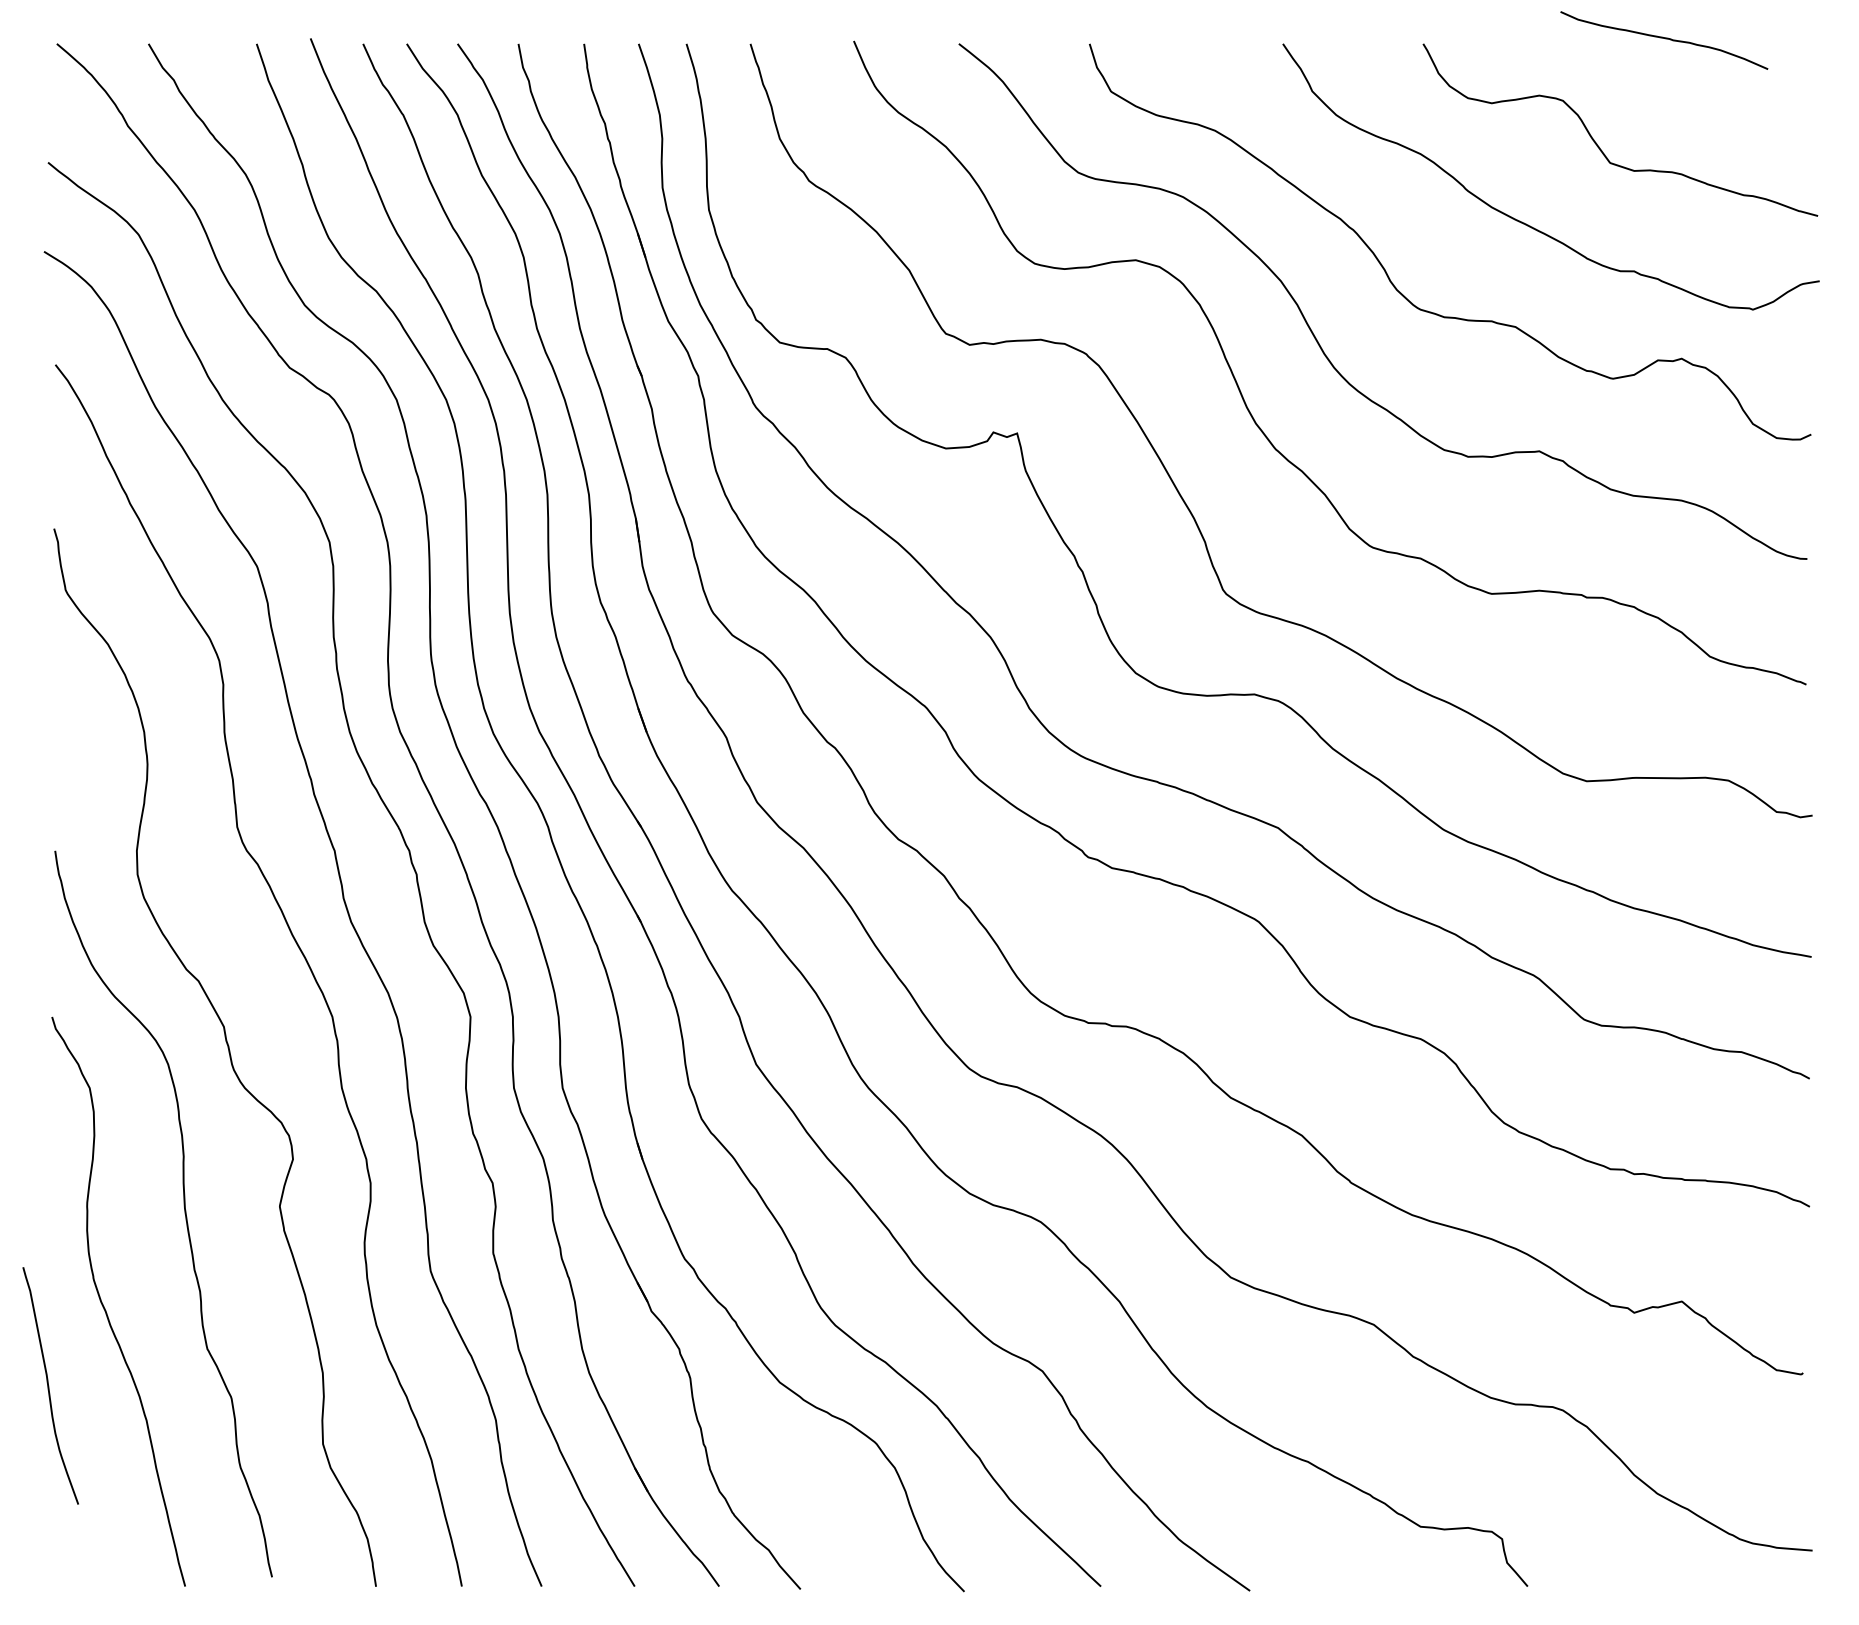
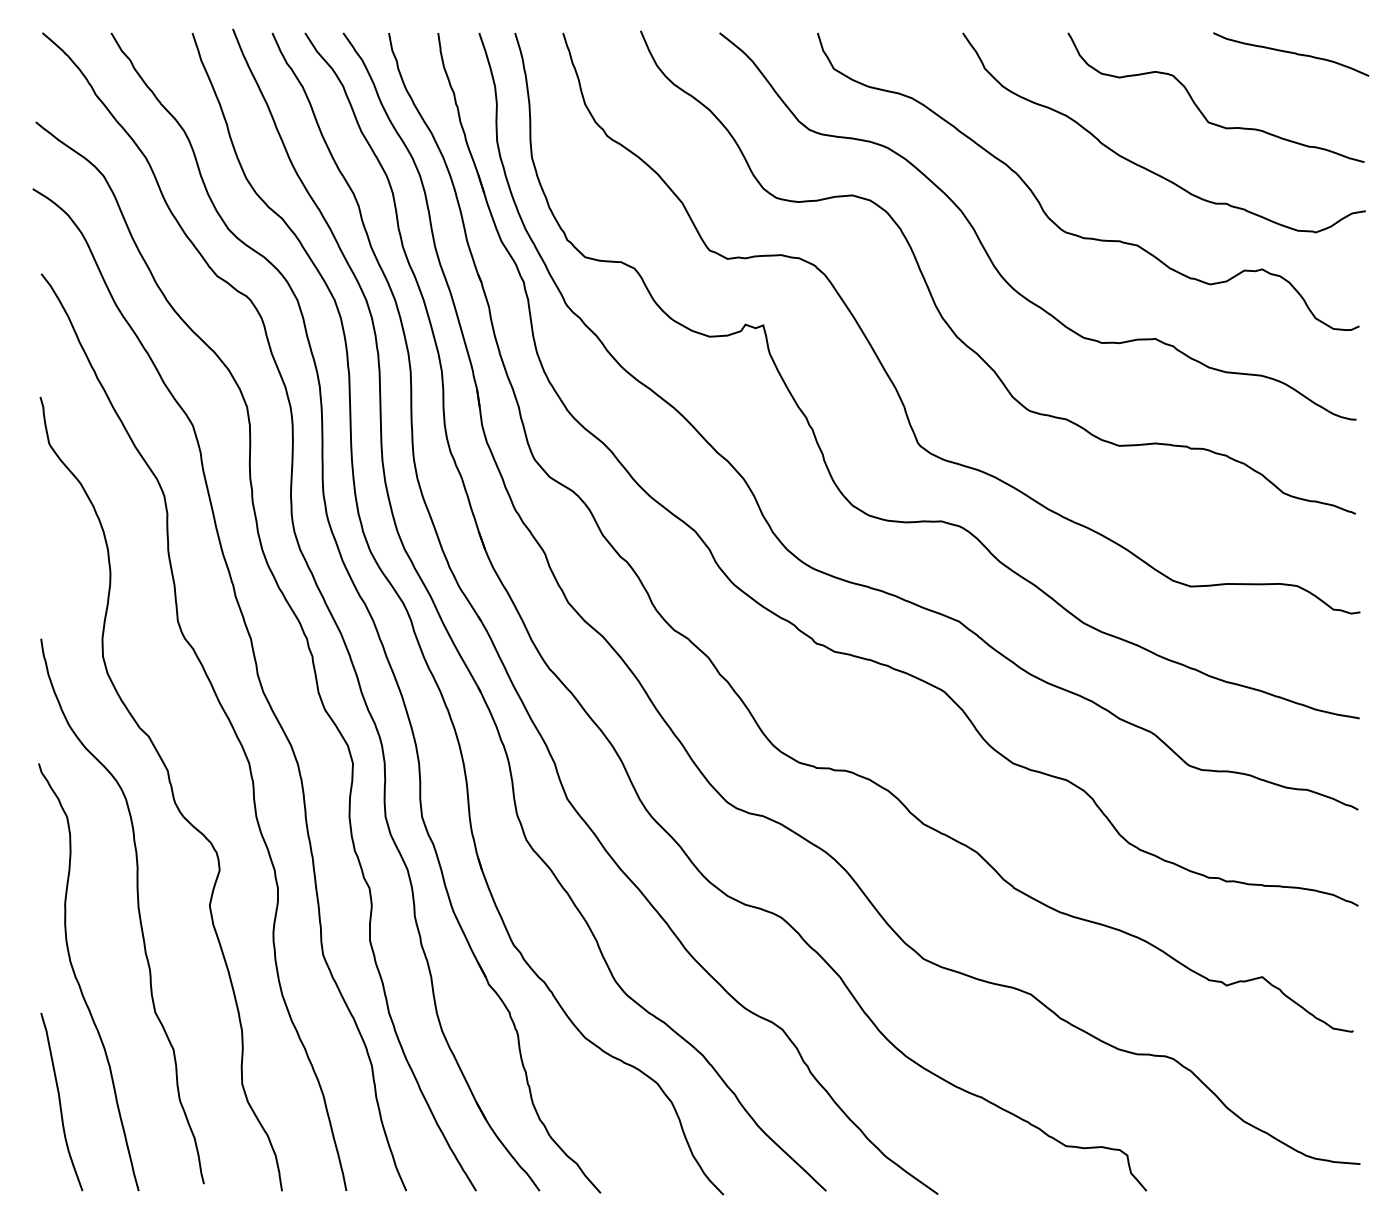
curve: (1665, 39) -> (1292, 53), moved
curve: (49, 1385) -> (60, 1101), moved

